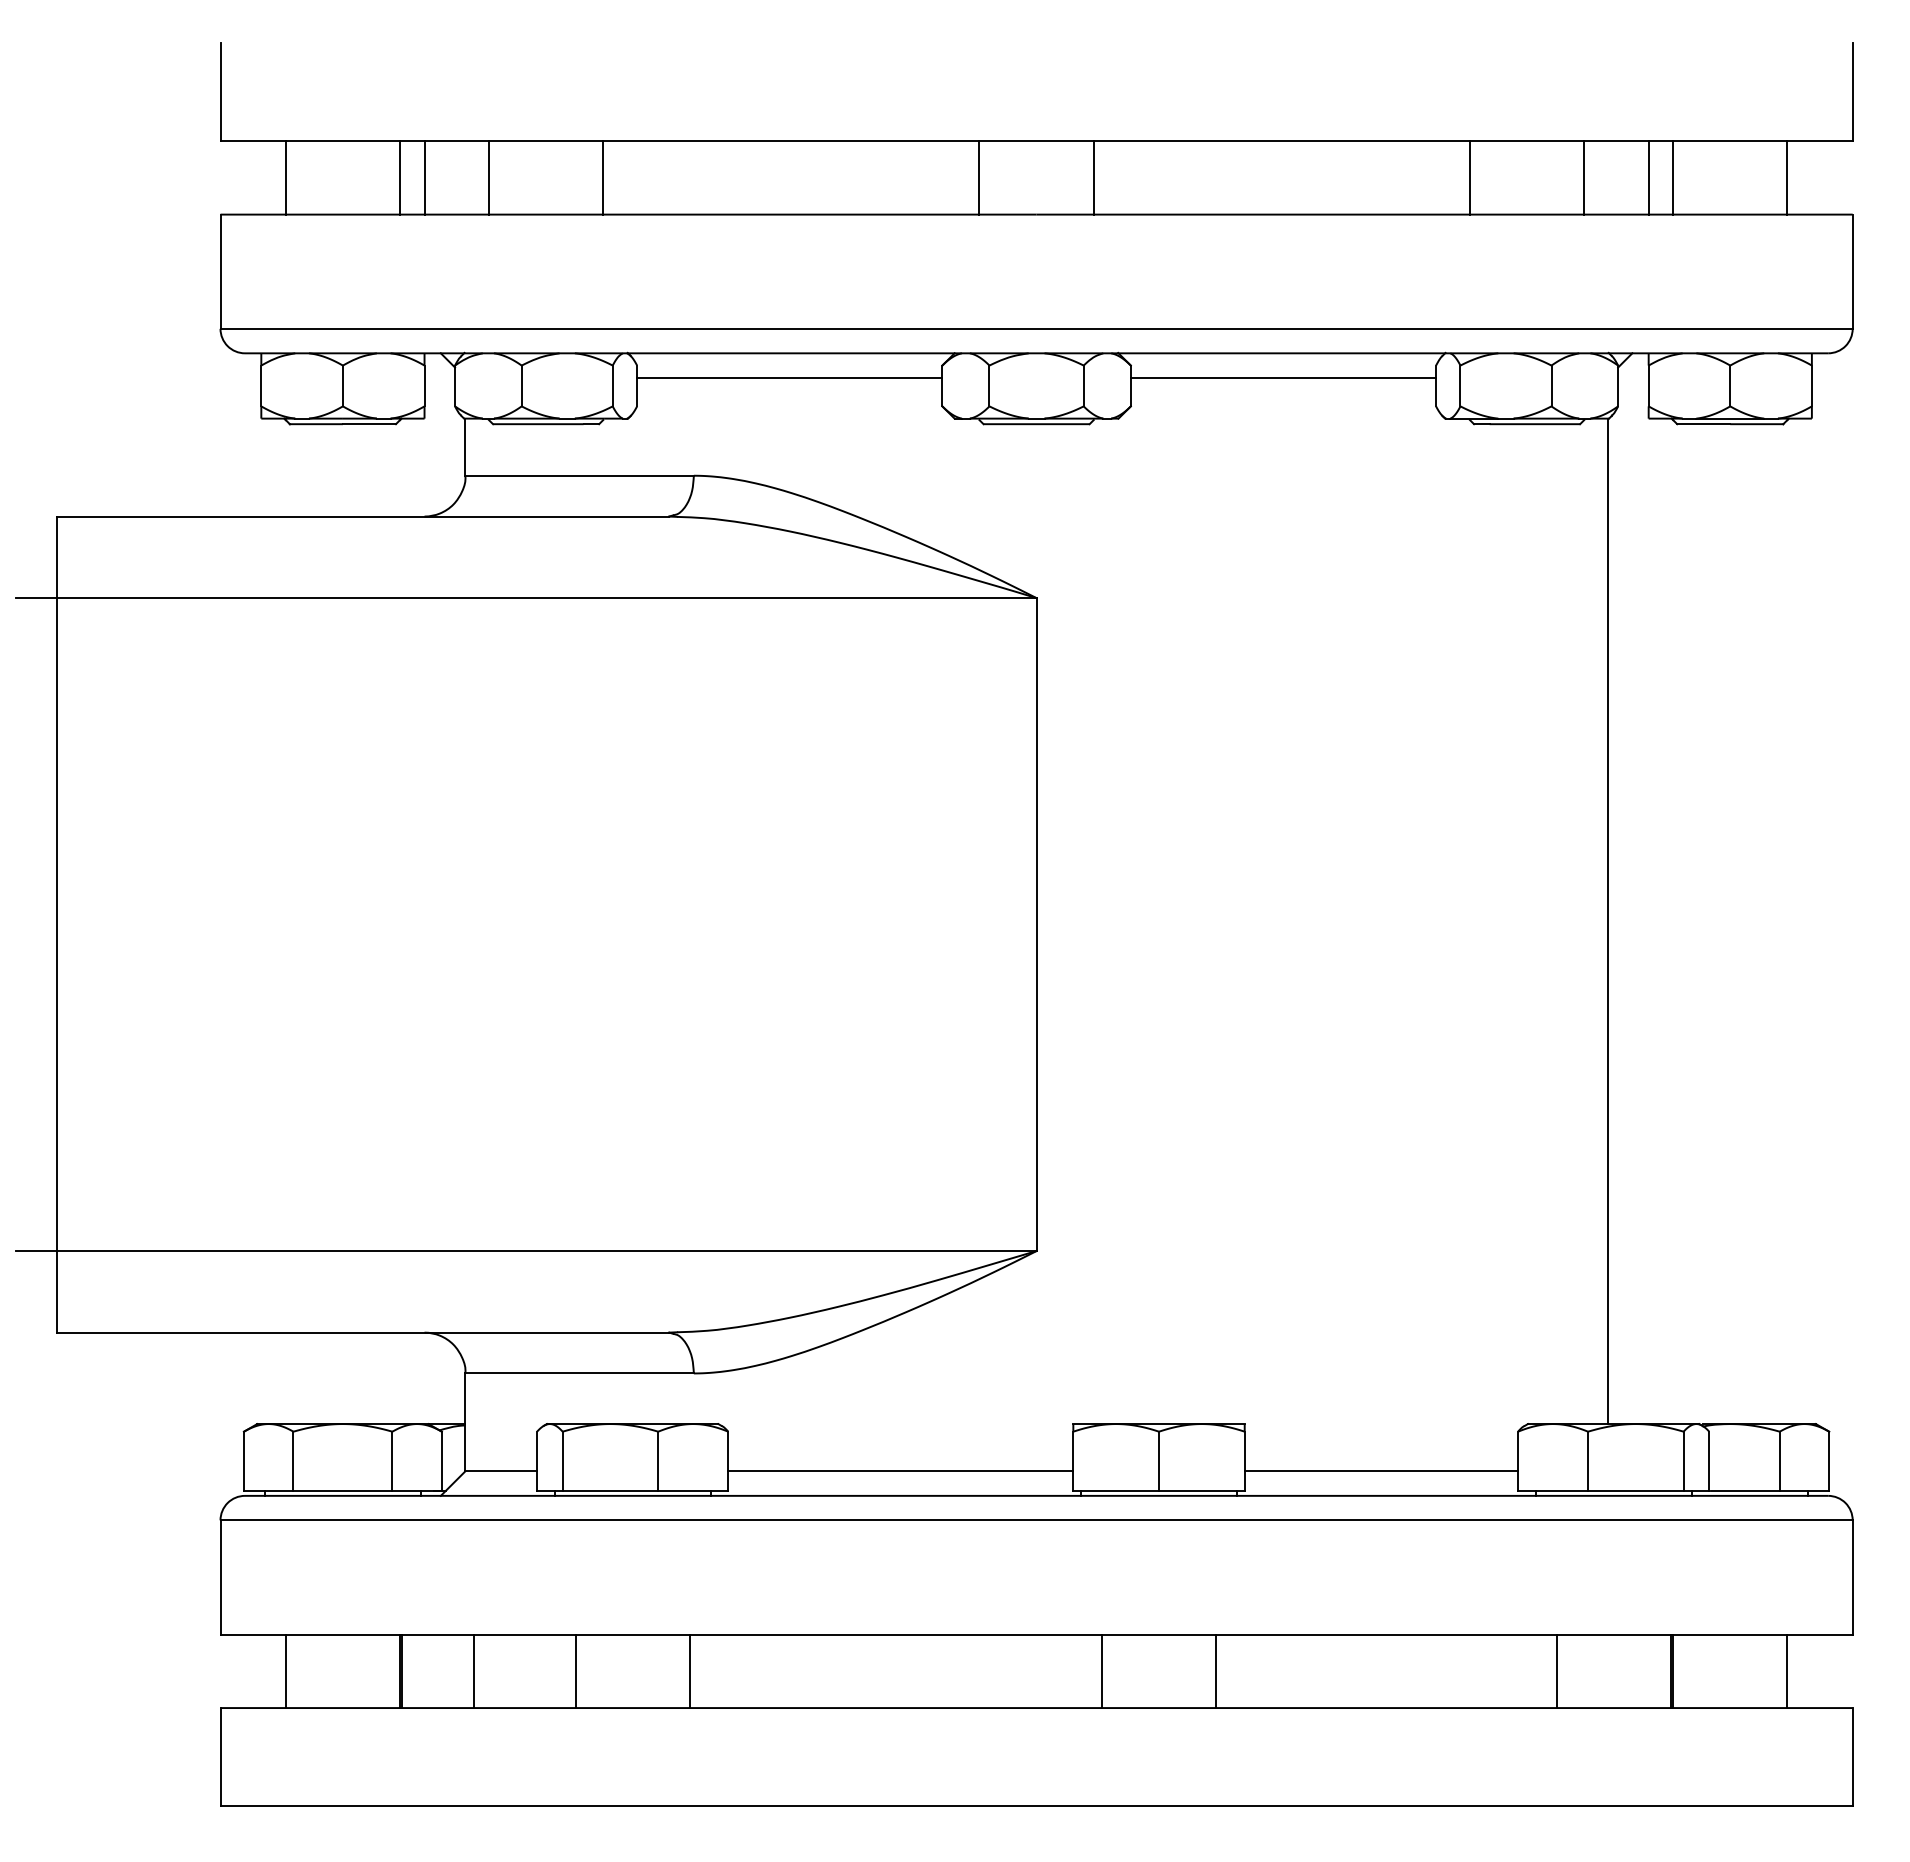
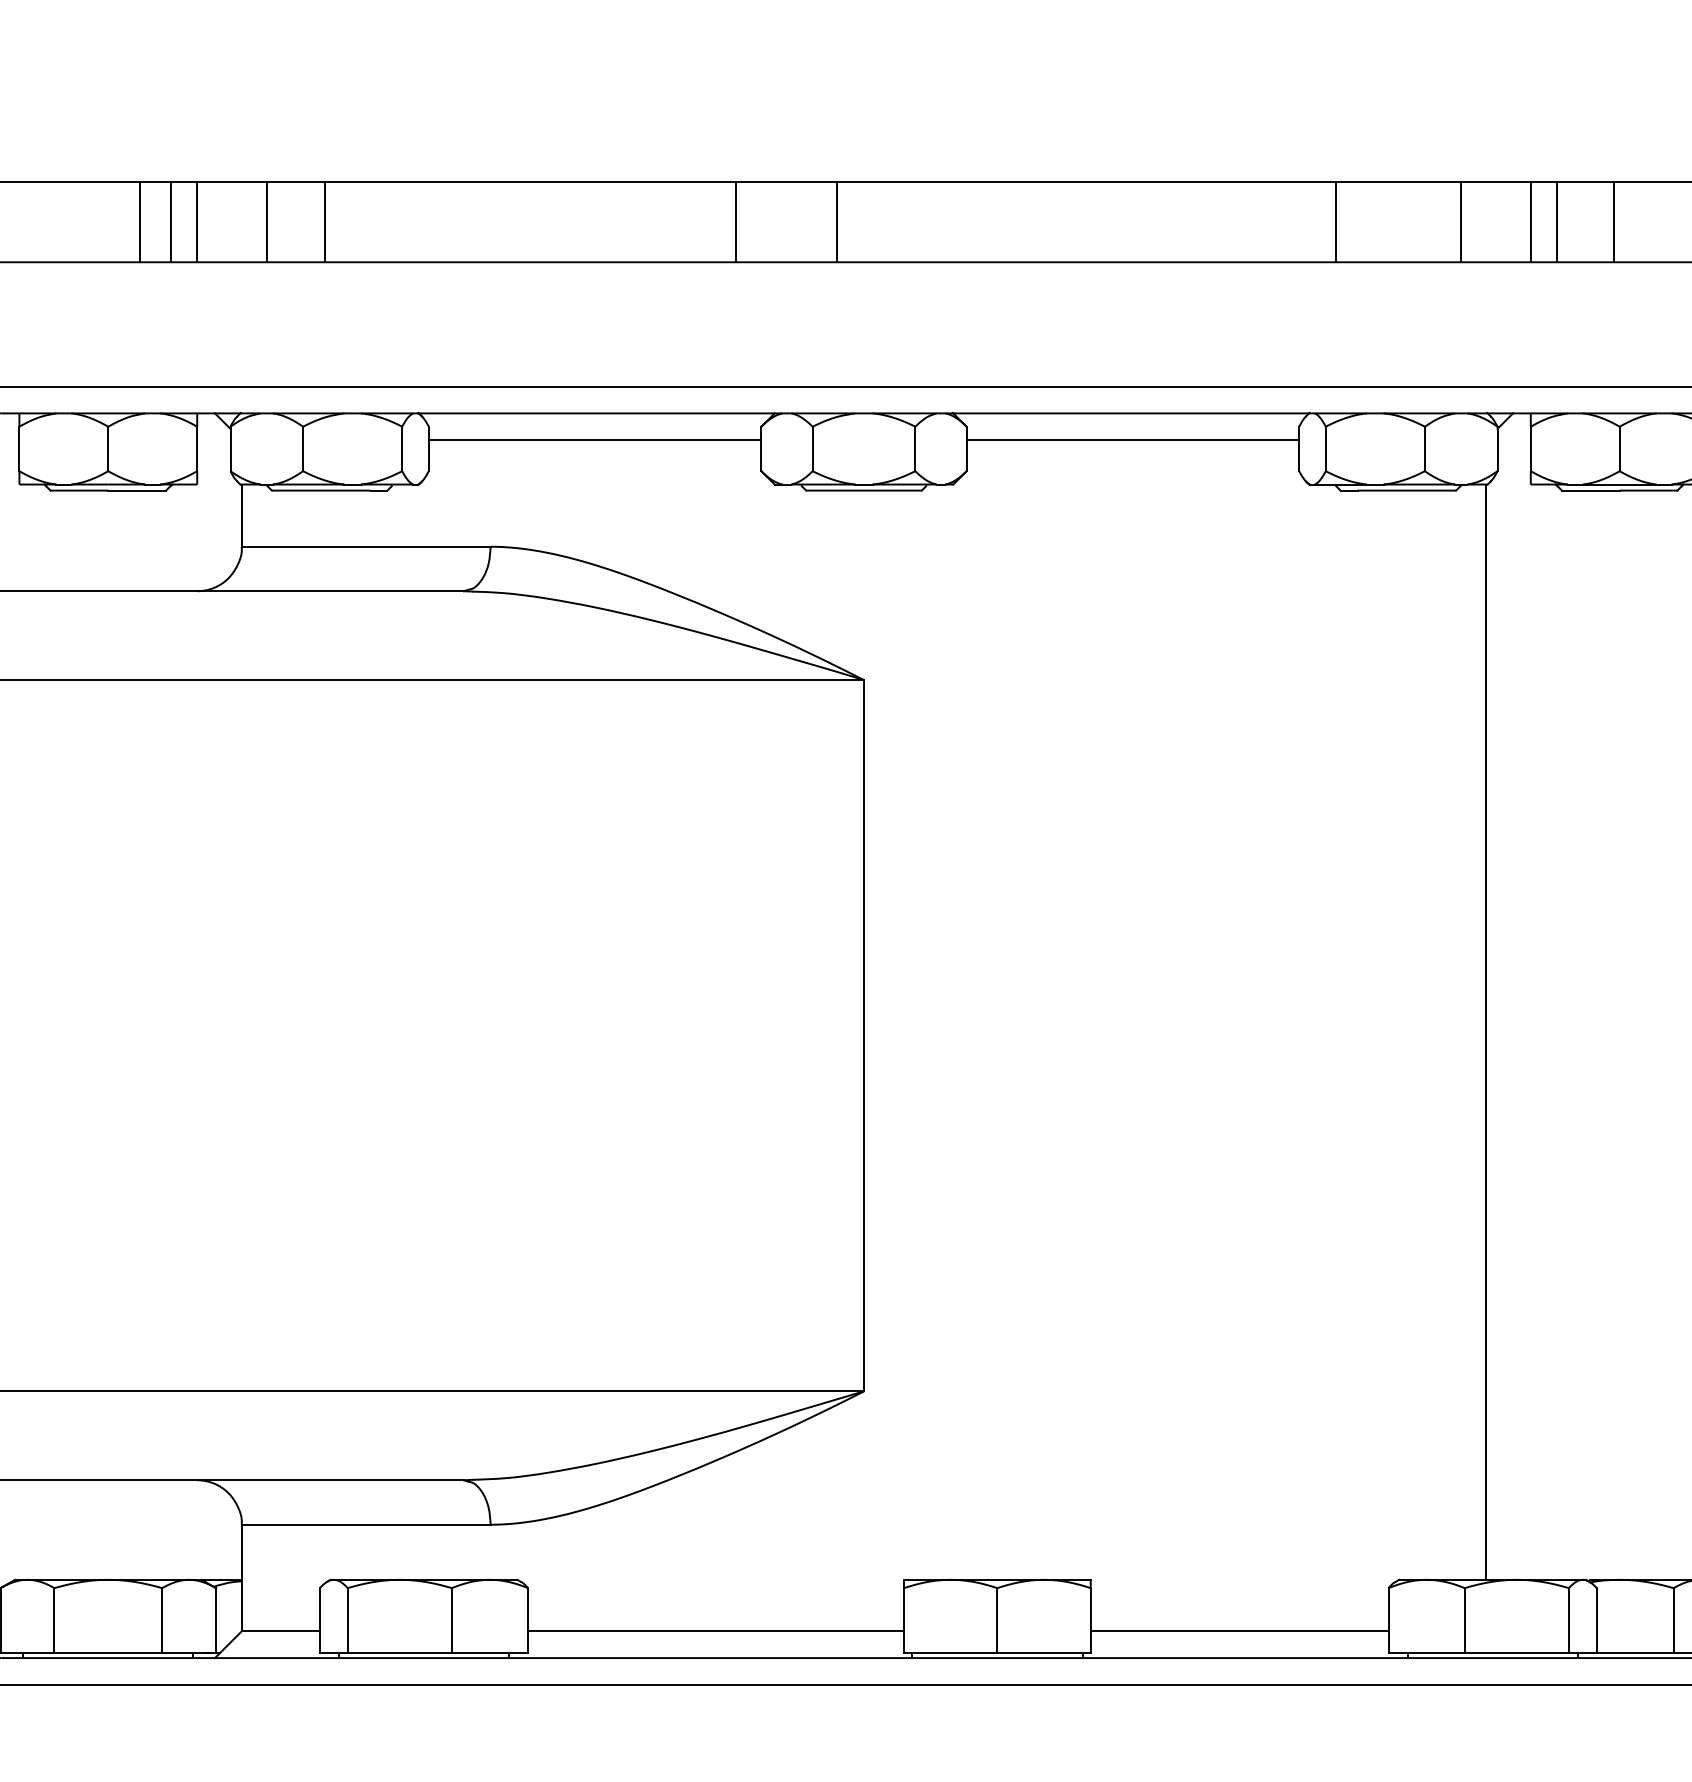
line: (285, 177) -> (139, 221), moved
line: (603, 177) -> (325, 221), moved
line: (979, 177) -> (736, 221), moved
line: (1093, 177) -> (836, 221), moved
line: (1787, 177) -> (1614, 221), moved

